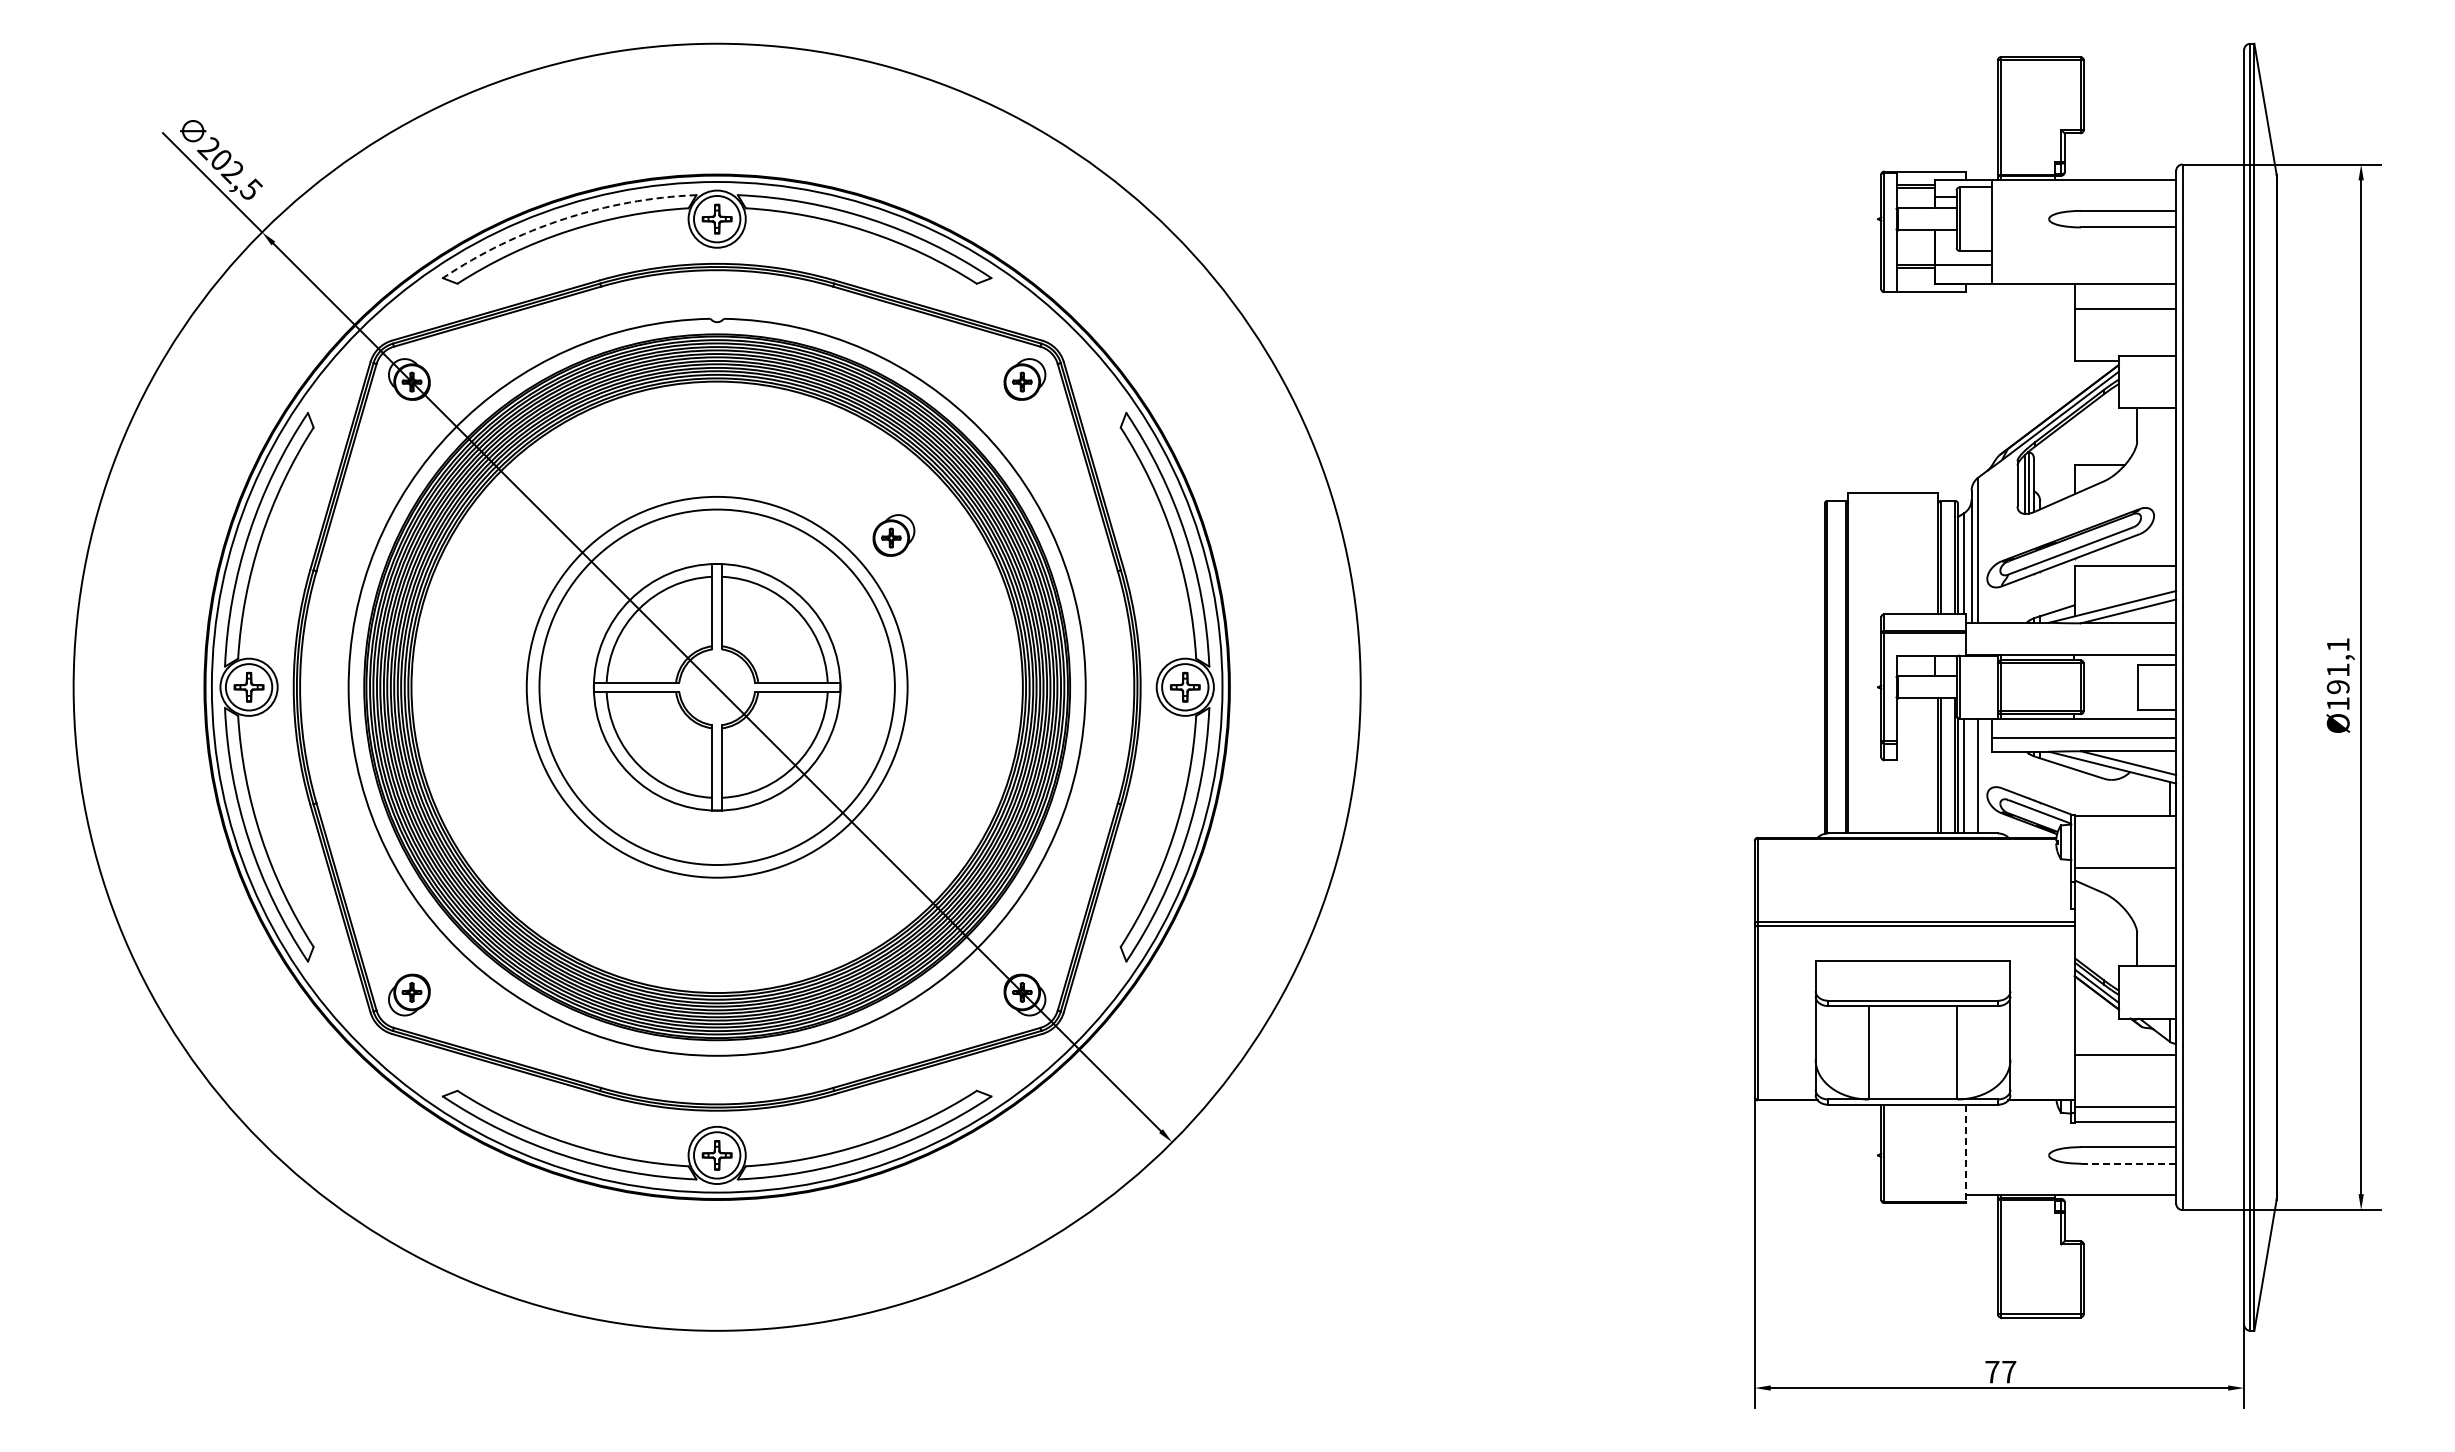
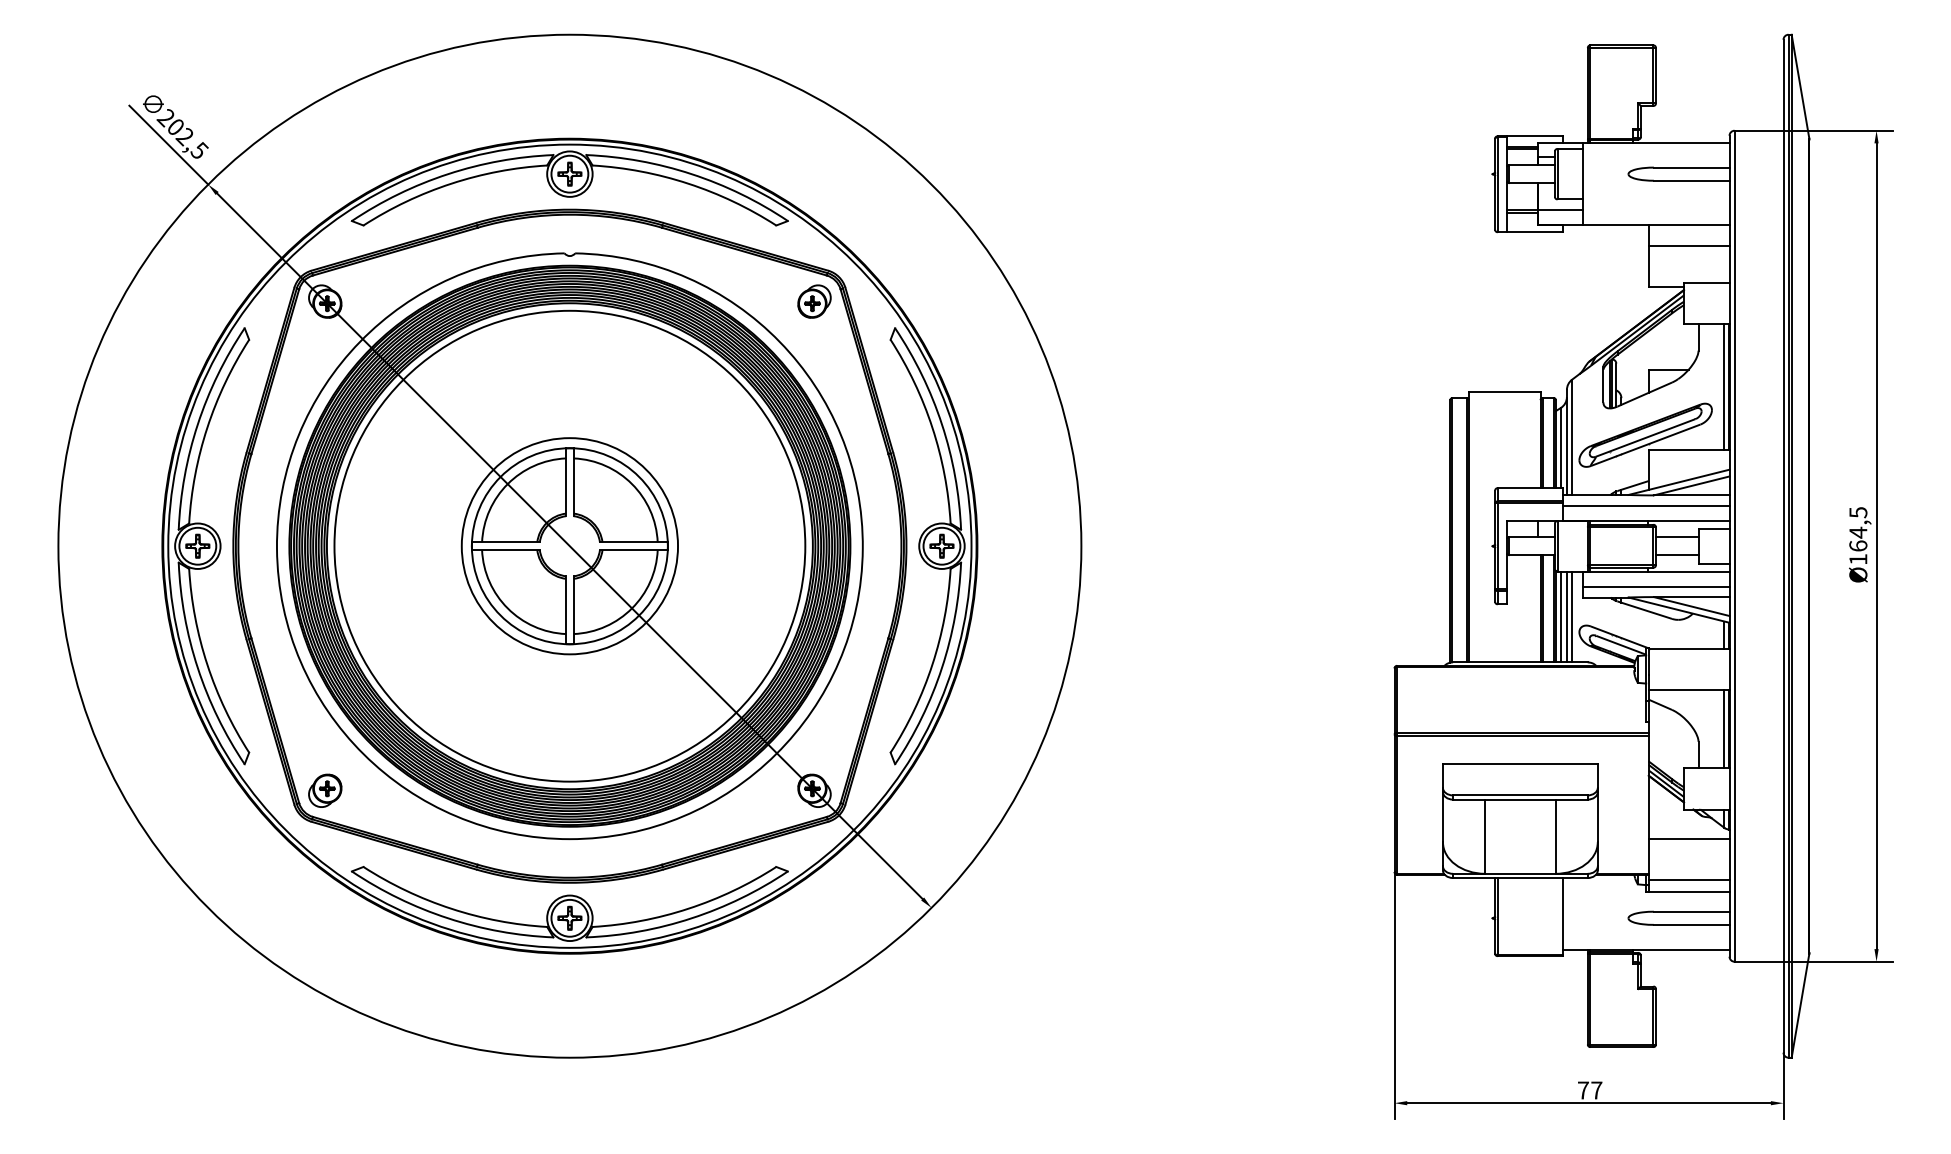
arc: (563, 219) -> (447, 174), dashed -> solid
line: (2169, 487) -> (1724, 387), added
part: (893, 535) -> (710, 425), removed
line: (2071, 636) -> (1646, 505), added
text: (2337, 666) -> (1857, 529), Ø191,1 -> Ø164,5
line: (2110, 676) -> (1677, 537), added
circle: (716, 687) -> (569, 546), size x1.67
circle: (717, 687) -> (570, 546), size x0.71
line: (2110, 698) -> (1677, 555), added
line: (1971, 776) -> (1566, 617), added
line: (2169, 917) -> (1724, 729), added
line: (1966, 1153) -> (1562, 916), dashed -> solid
line: (2128, 1163) -> (1691, 924), dashed -> solid

